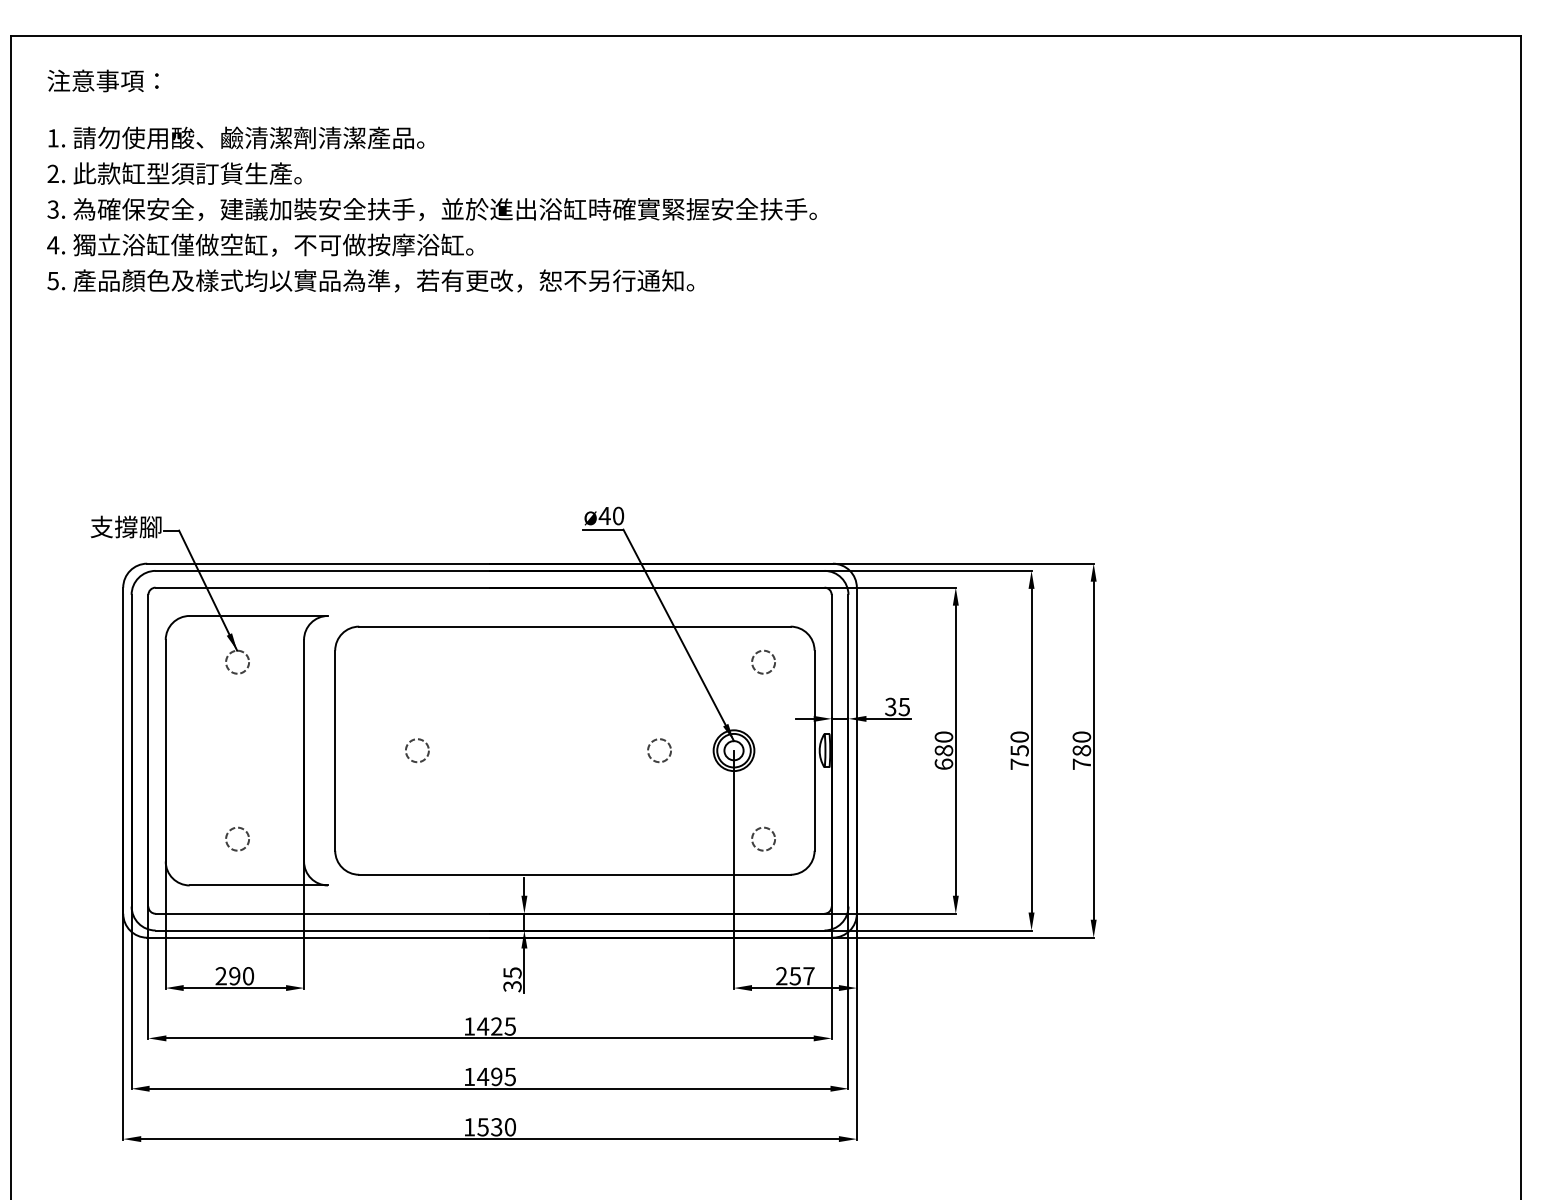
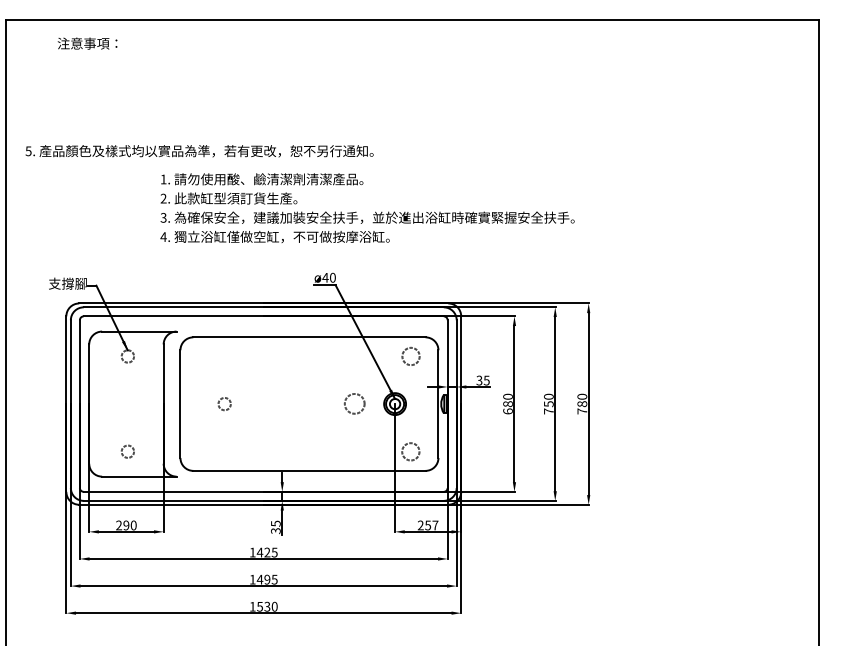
text: (103, 80) -> (87, 43), moved
text: (431, 190) -> (367, 207), moved
circle: (762, 662) -> (410, 356), size x1.4
circle: (660, 751) -> (355, 404), size x1.6
circle: (764, 838) -> (411, 451), size x1.4

